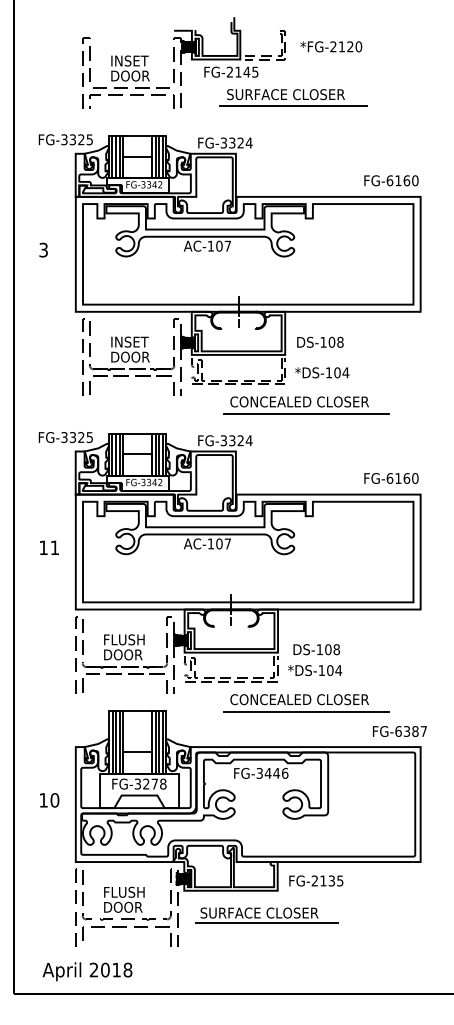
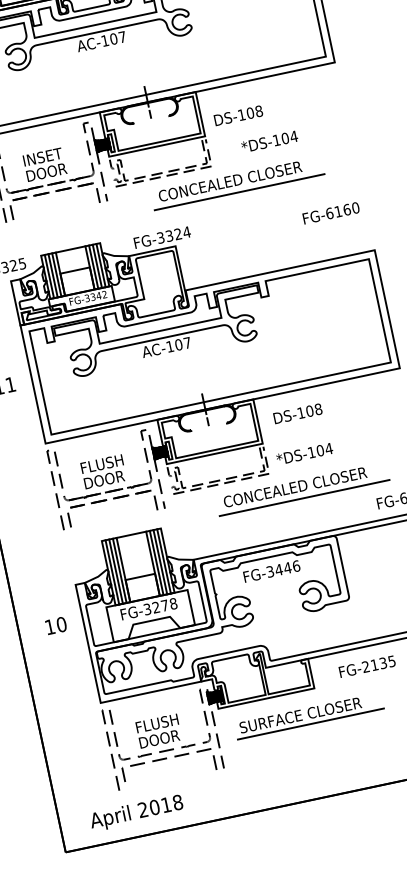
text: (322, 372) -> (269, 141), moved
text: (391, 478) -> (331, 213), moved
text: (316, 649) -> (297, 413), moved
text: (49, 800) -> (56, 625), moved
text: (316, 880) -> (367, 666), moved

